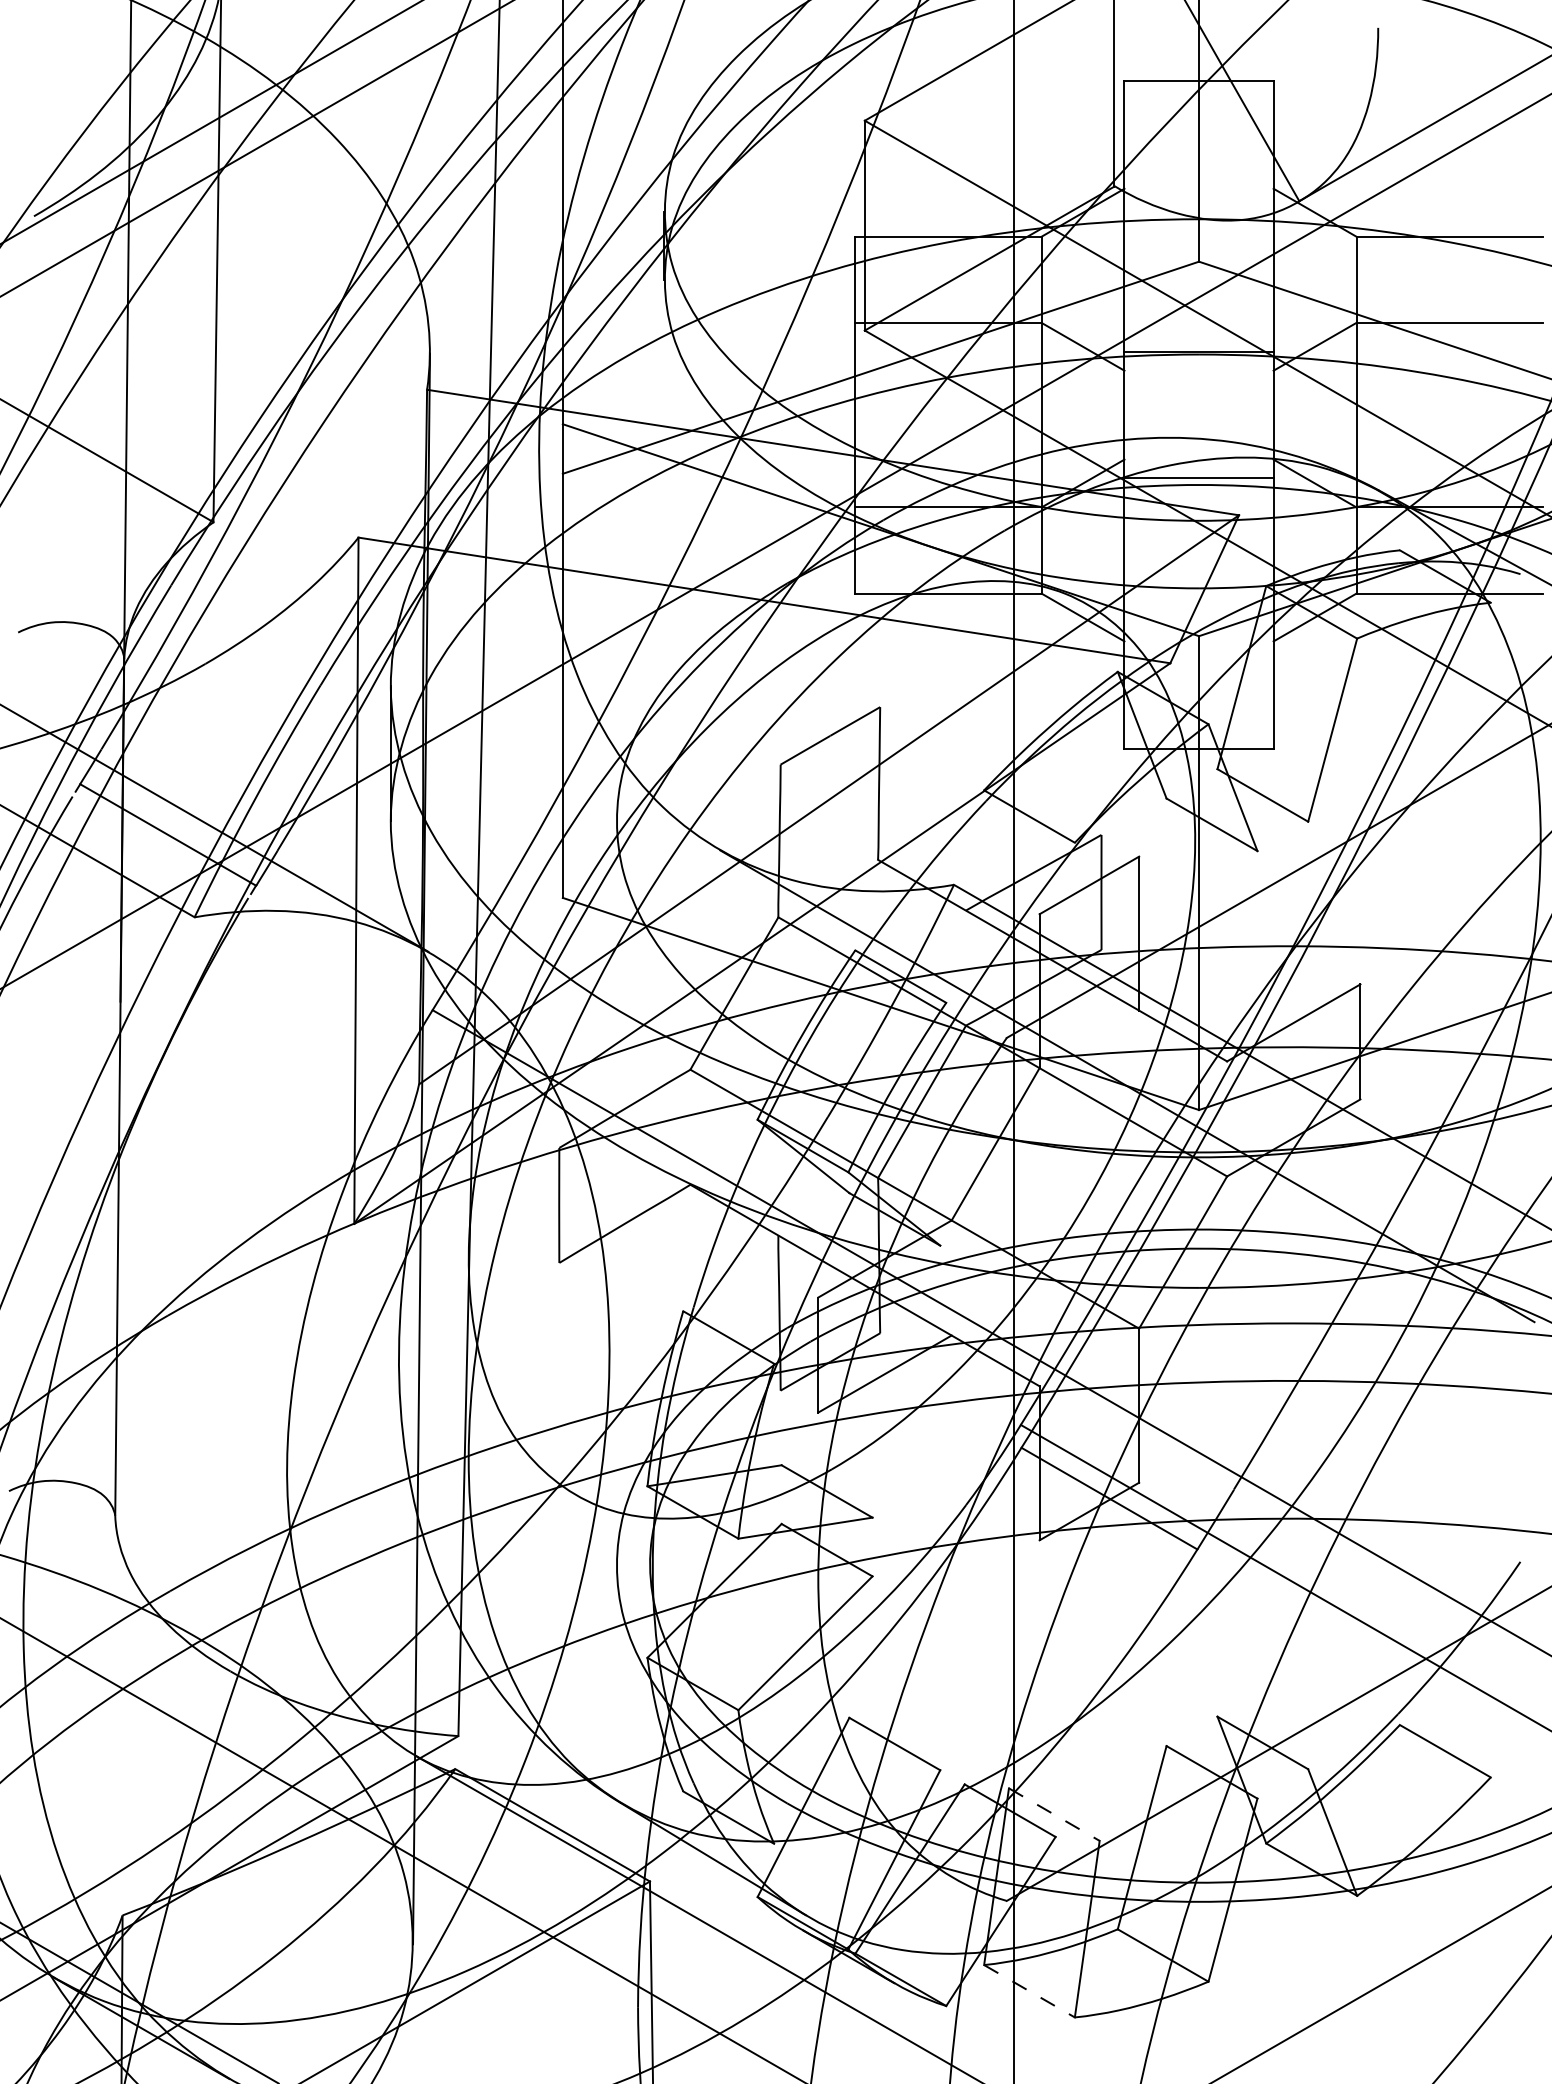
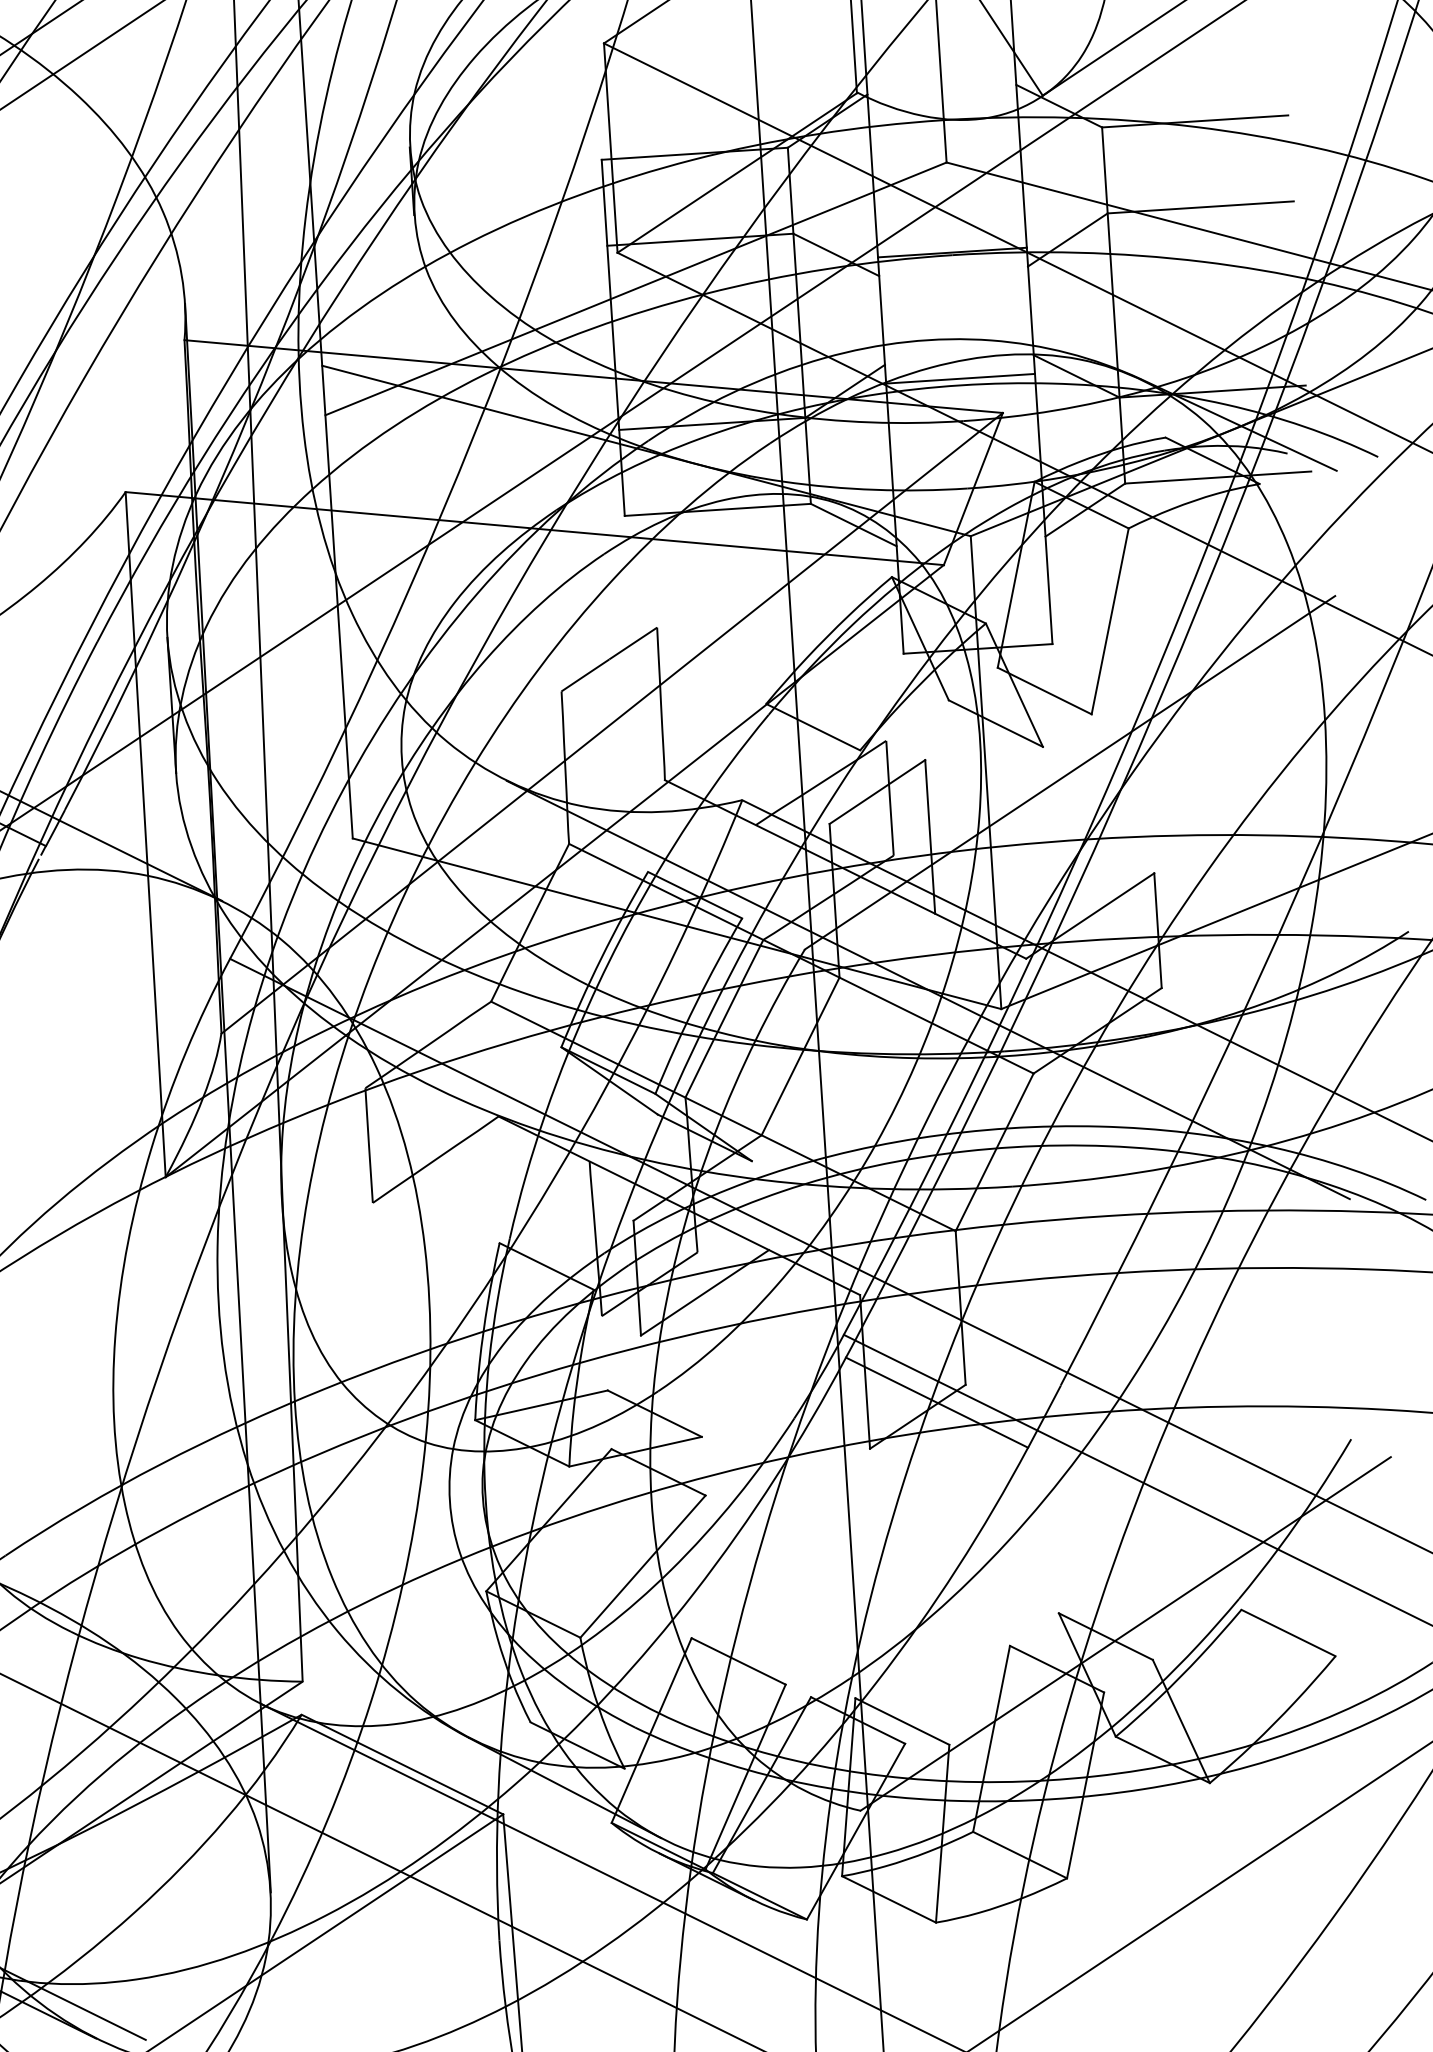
line: (1054, 1814) -> (902, 1721), dashed -> solid
line: (1029, 1991) -> (889, 1899), dashed -> solid

